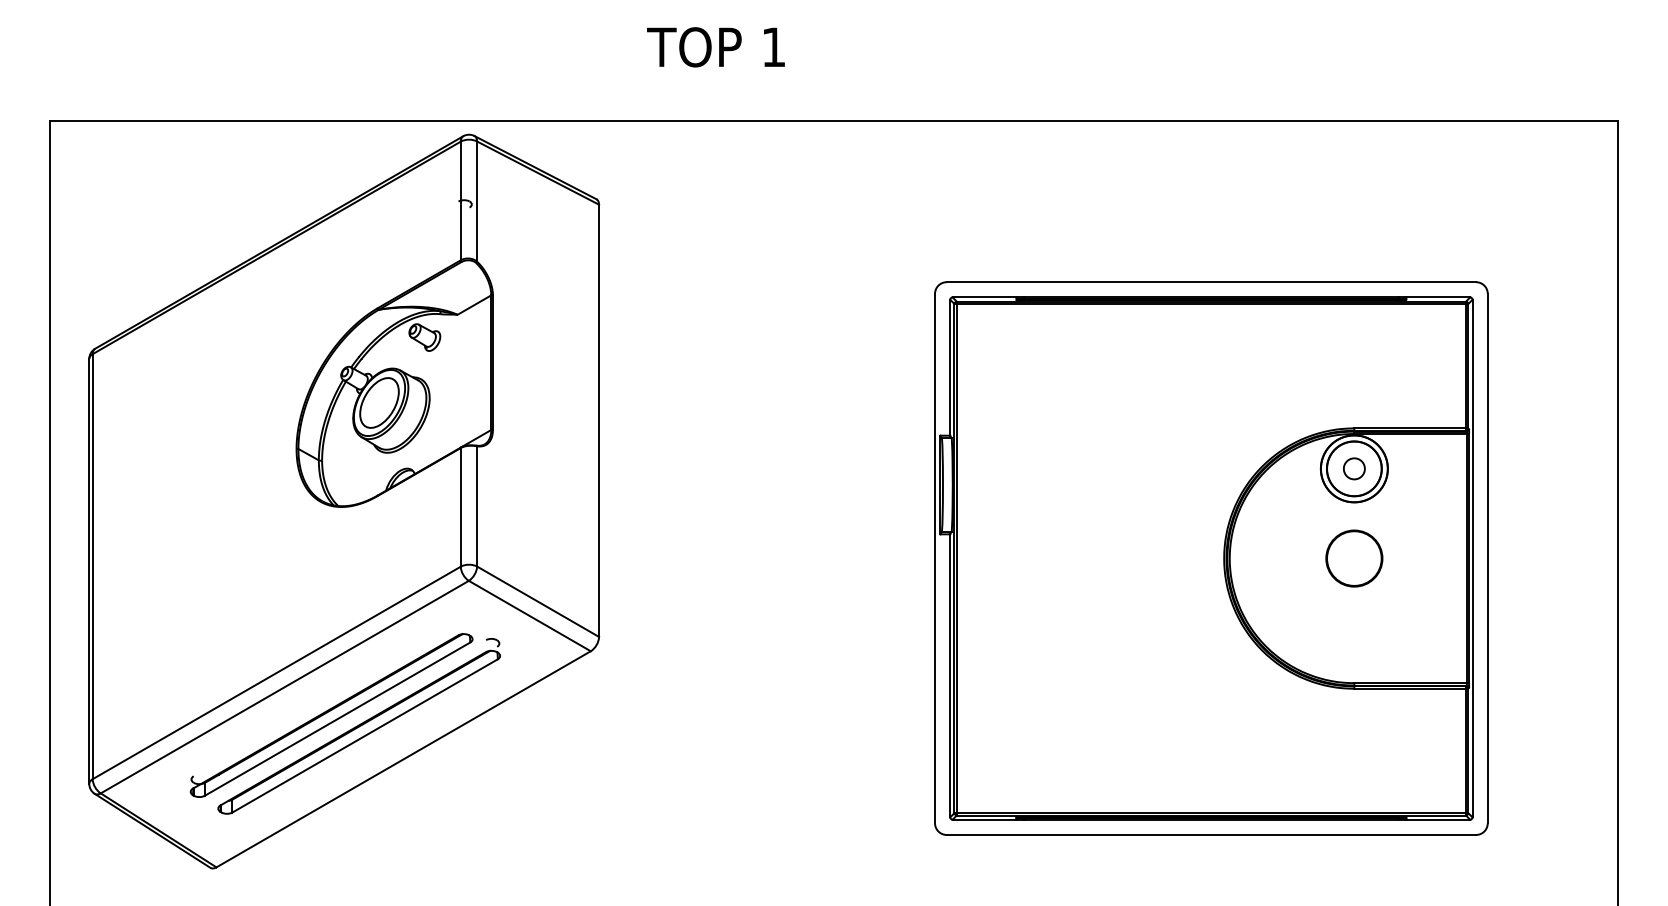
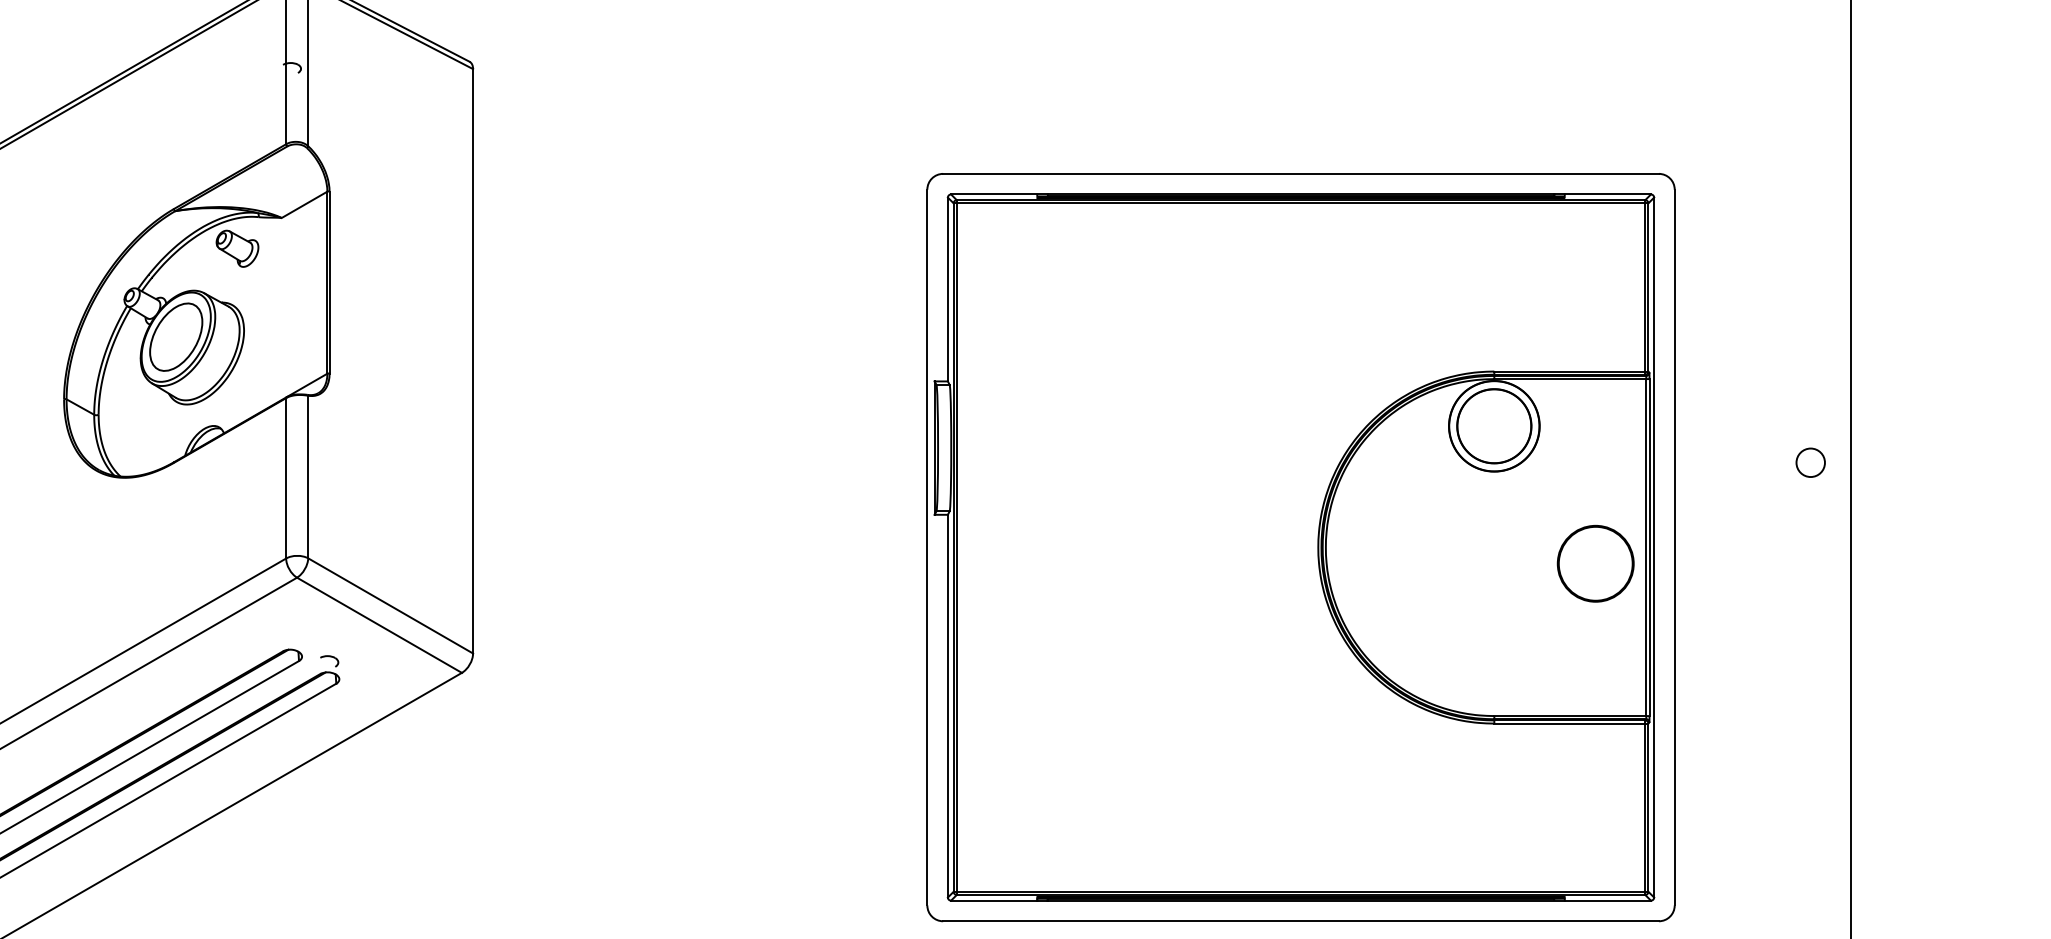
circle: (1354, 468) -> (1810, 462), moved
circle: (1354, 558) -> (1595, 563), moved

